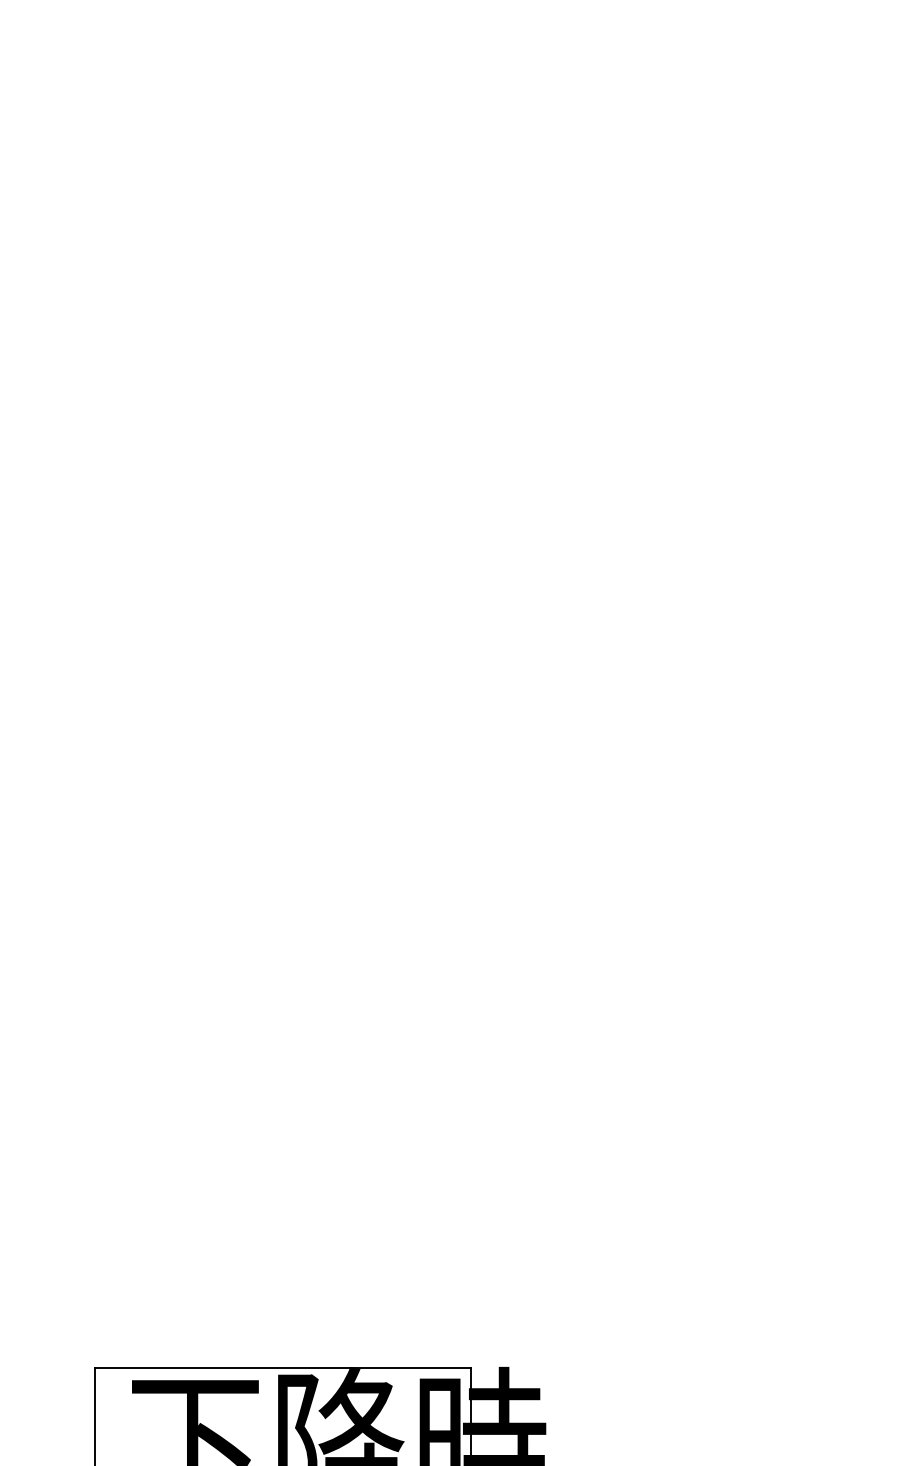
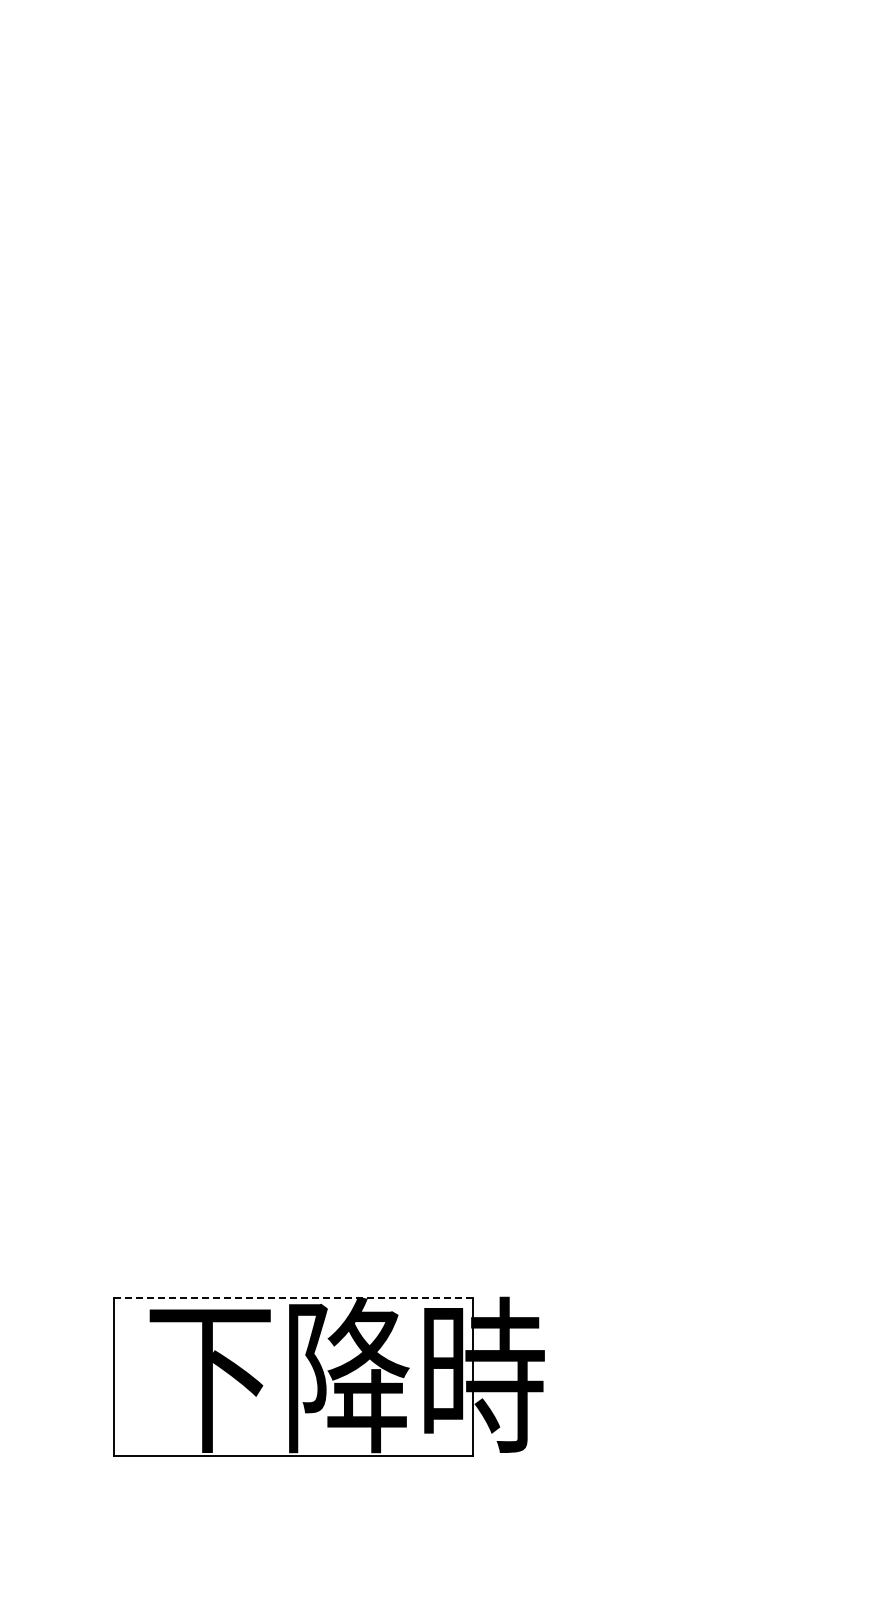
line: (282, 1368) -> (293, 1298), solid -> dashed

